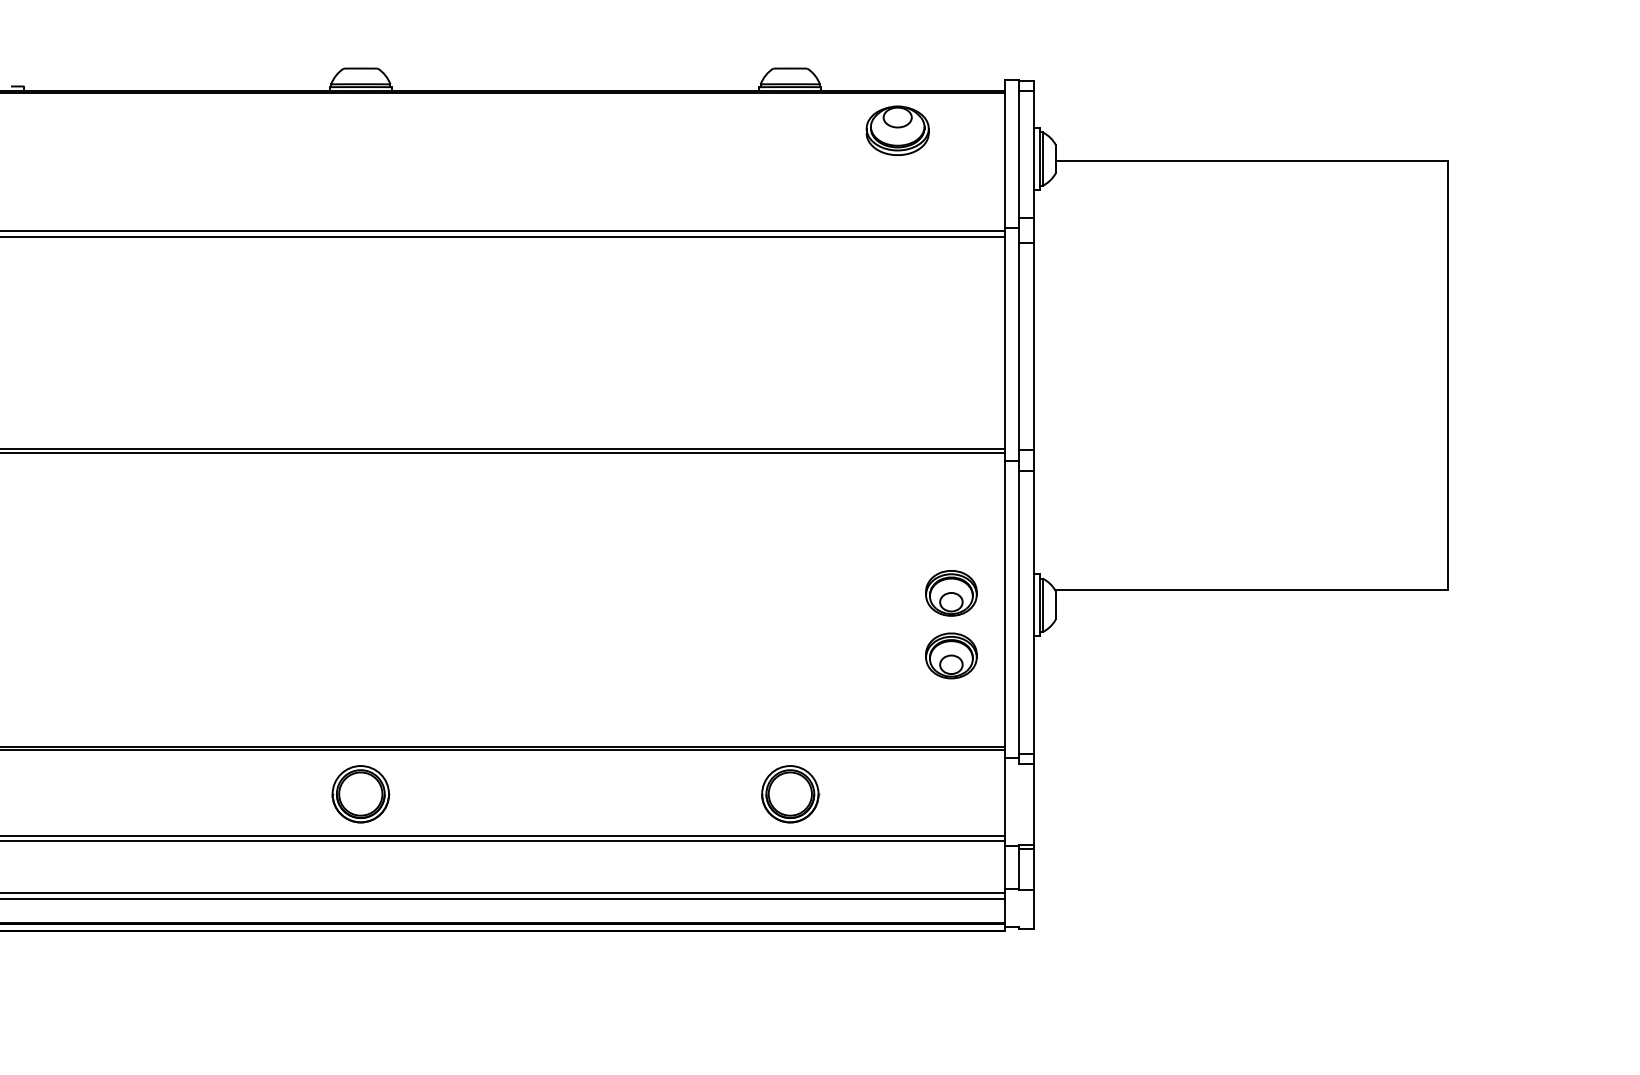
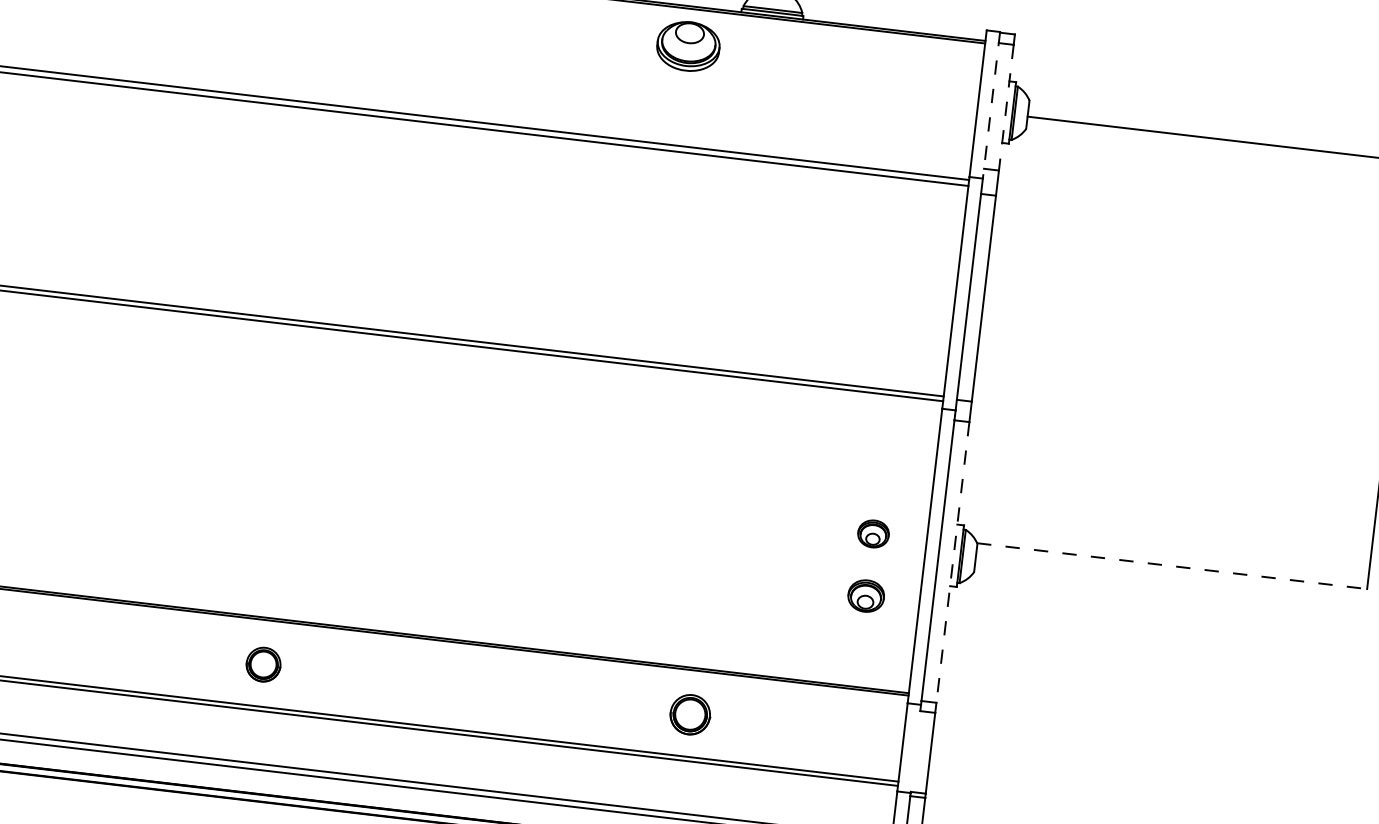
part: (897, 130) -> (688, 46), moved
line: (1018, 153) -> (991, 104), solid -> dashed
line: (1033, 155) -> (1006, 108), solid -> dashed
line: (1252, 590) -> (1172, 566), solid -> dashed
part: (951, 593) -> (873, 534), size x0.6
line: (1033, 612) -> (952, 562), solid -> dashed
part: (951, 655) -> (866, 595), size x0.7
part: (360, 794) -> (263, 664), size x0.6
part: (790, 794) -> (690, 714), size x0.7

